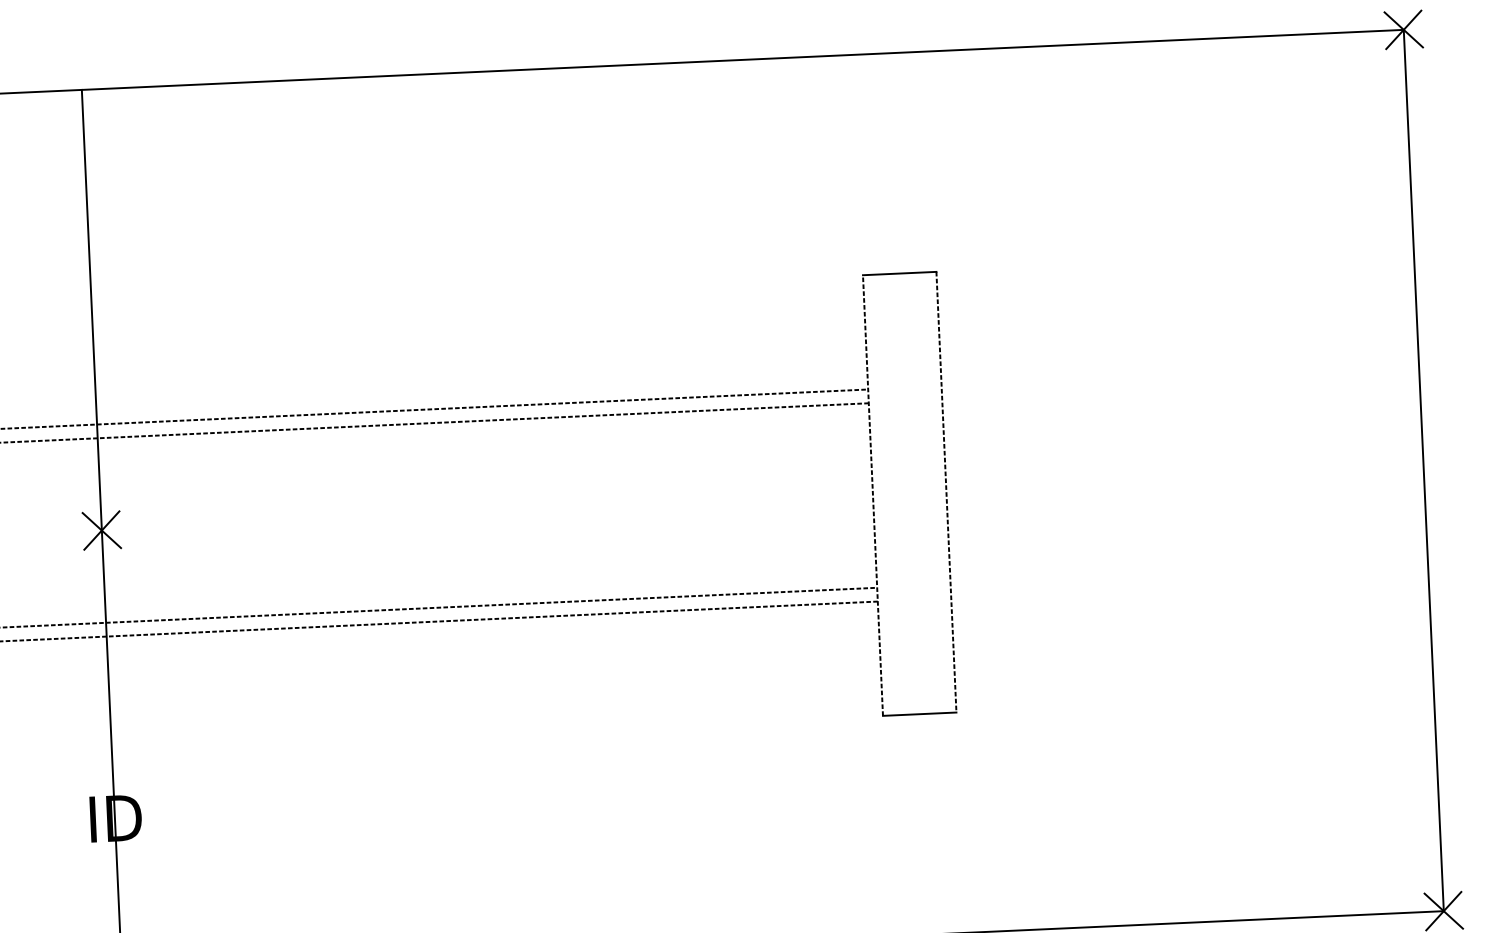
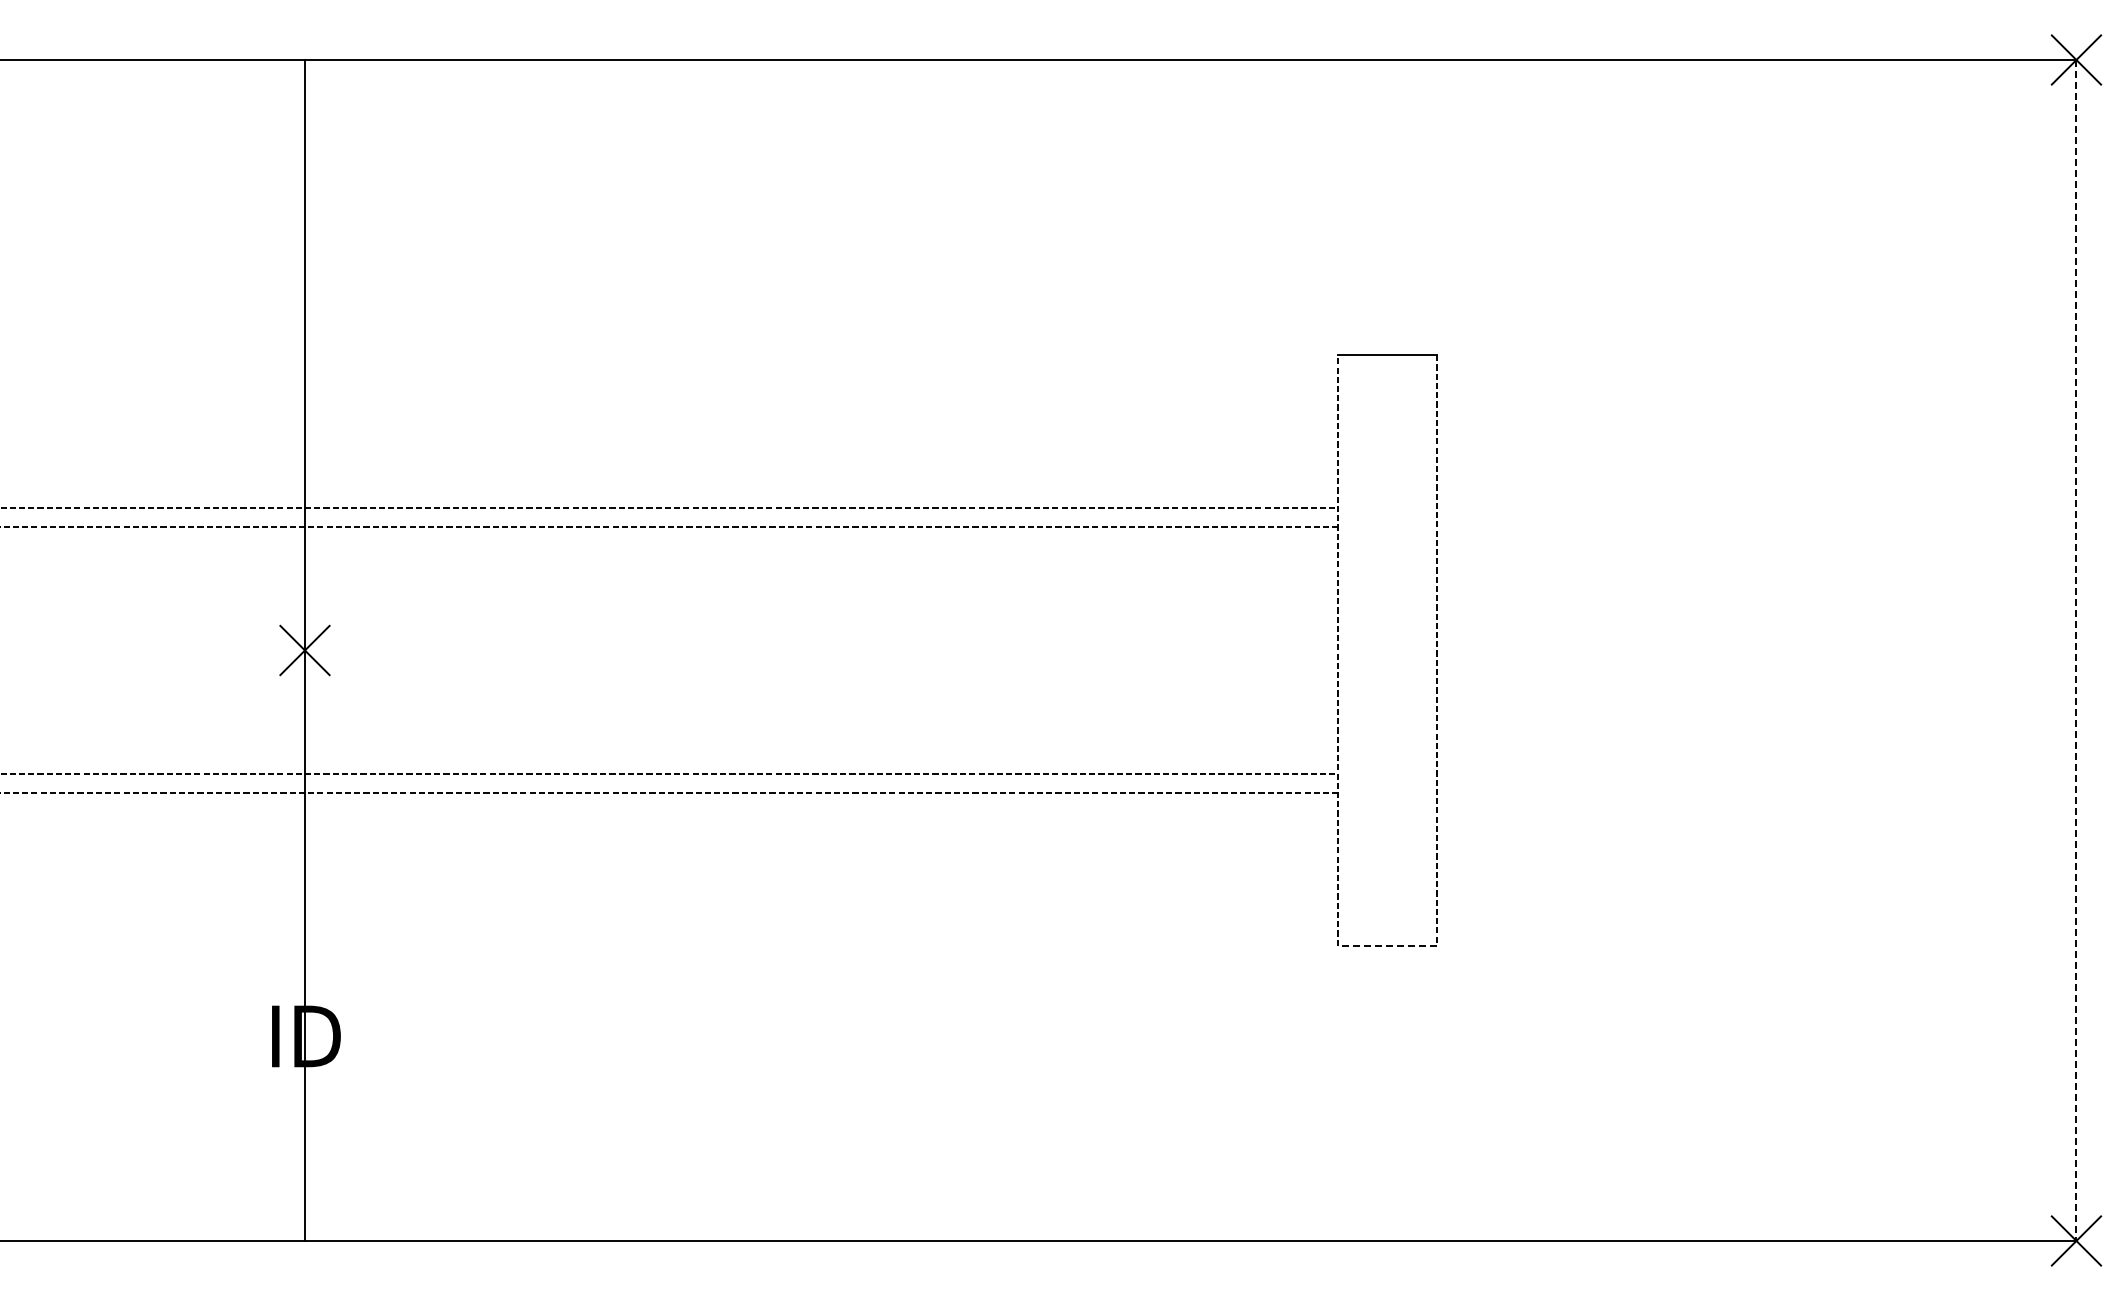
line: (1423, 470) -> (2076, 650), solid -> dashed
line: (919, 714) -> (1387, 945), solid -> dashed

